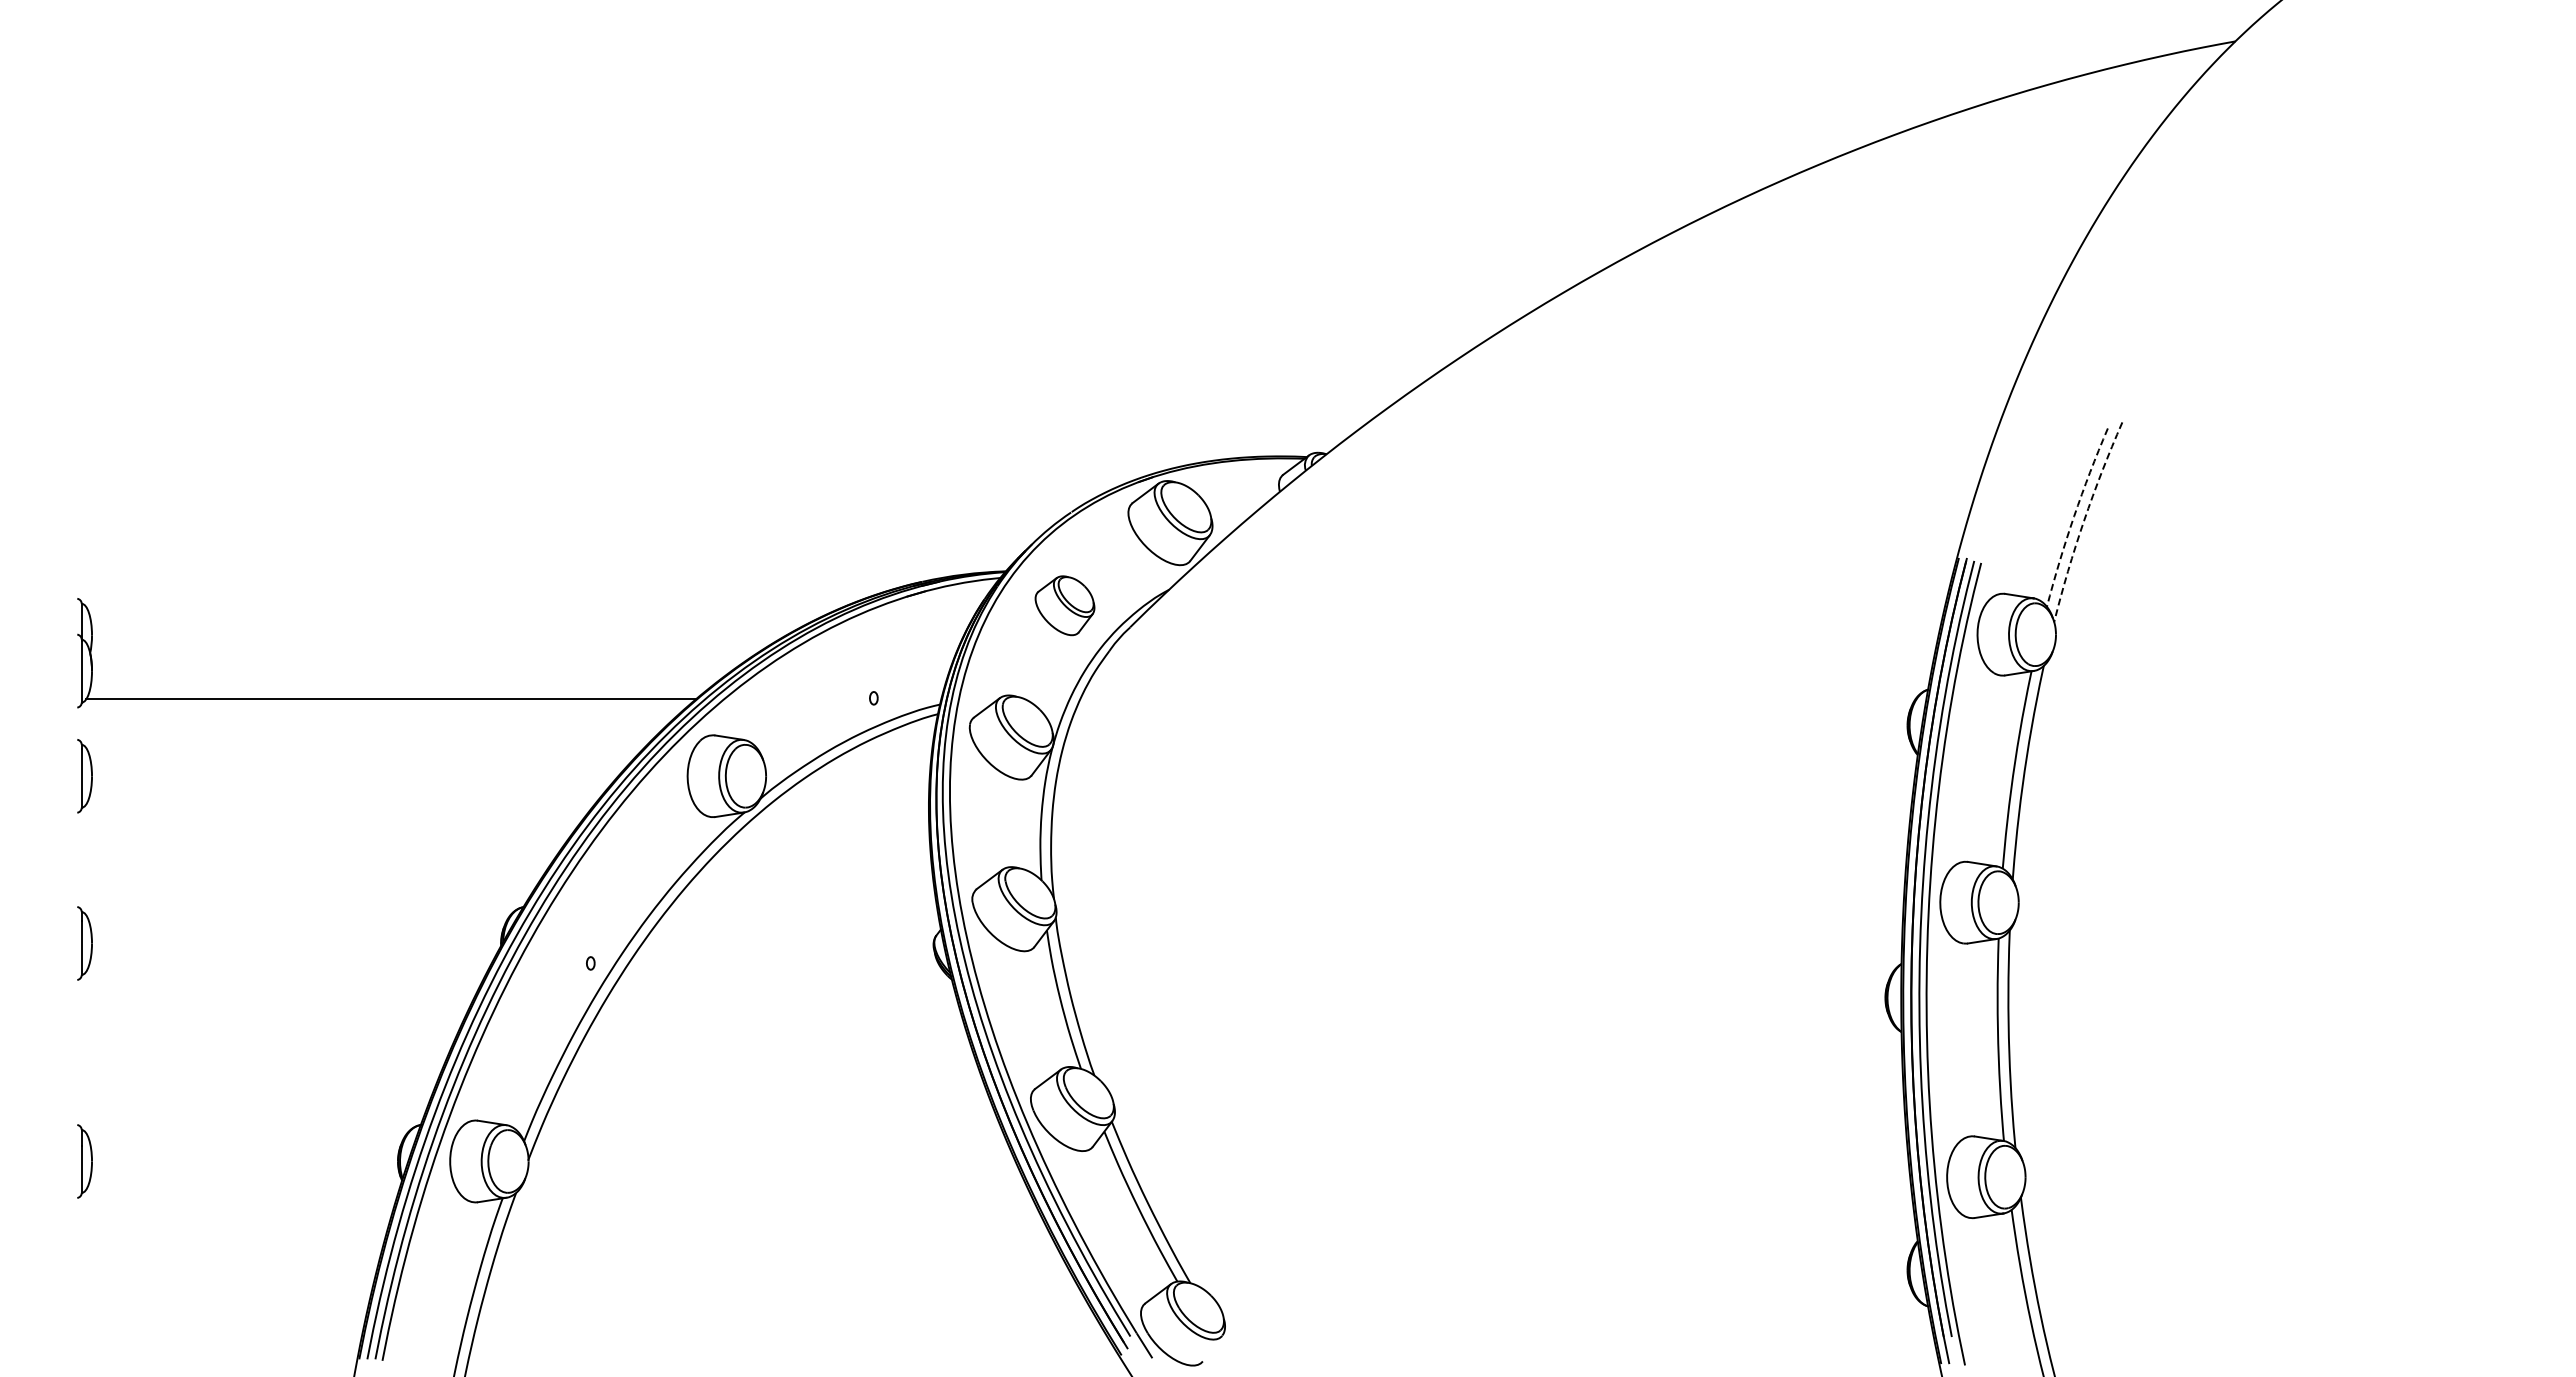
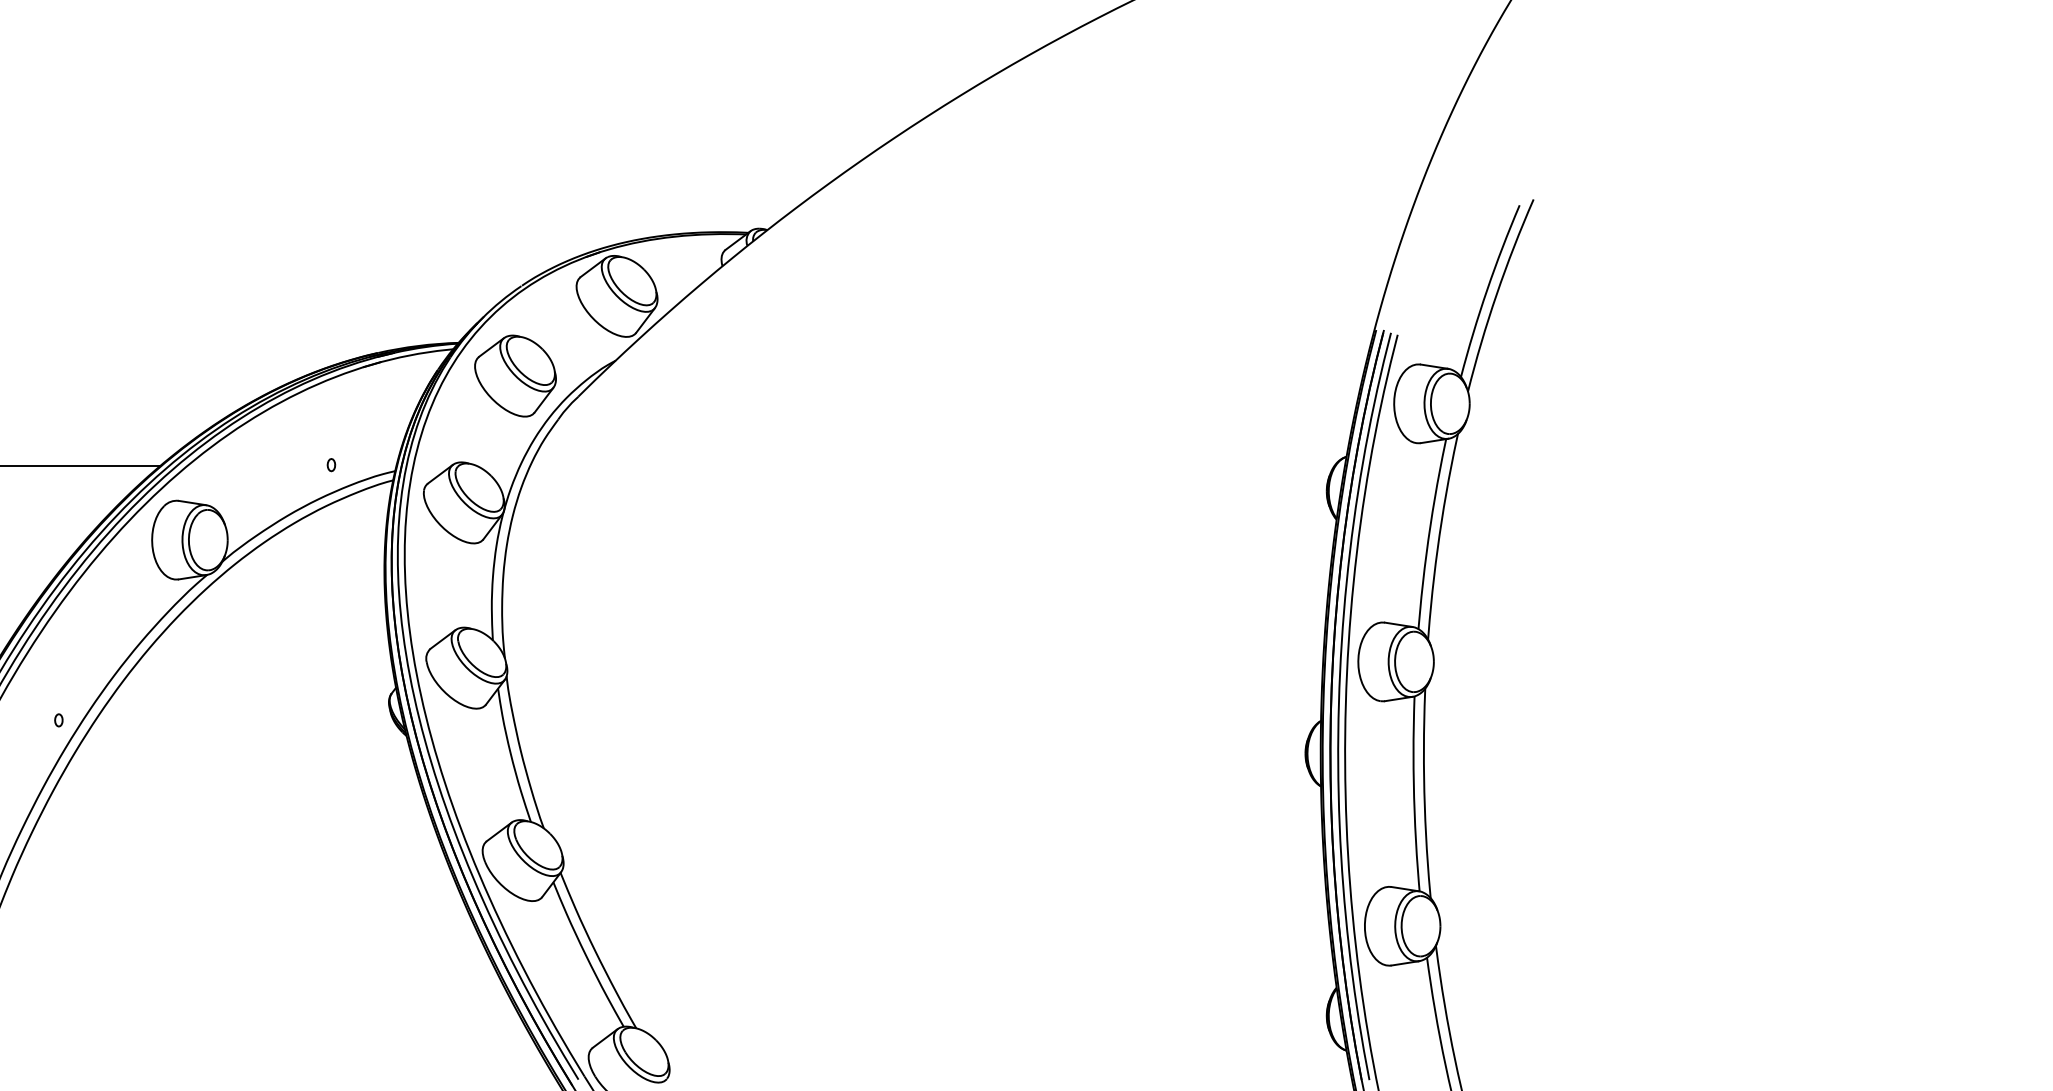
arc: (2074, 516) -> (1487, 290), dashed -> solid
arc: (2084, 520) -> (1497, 293), dashed -> solid
part: (1064, 605) -> (515, 375), size x1.43

